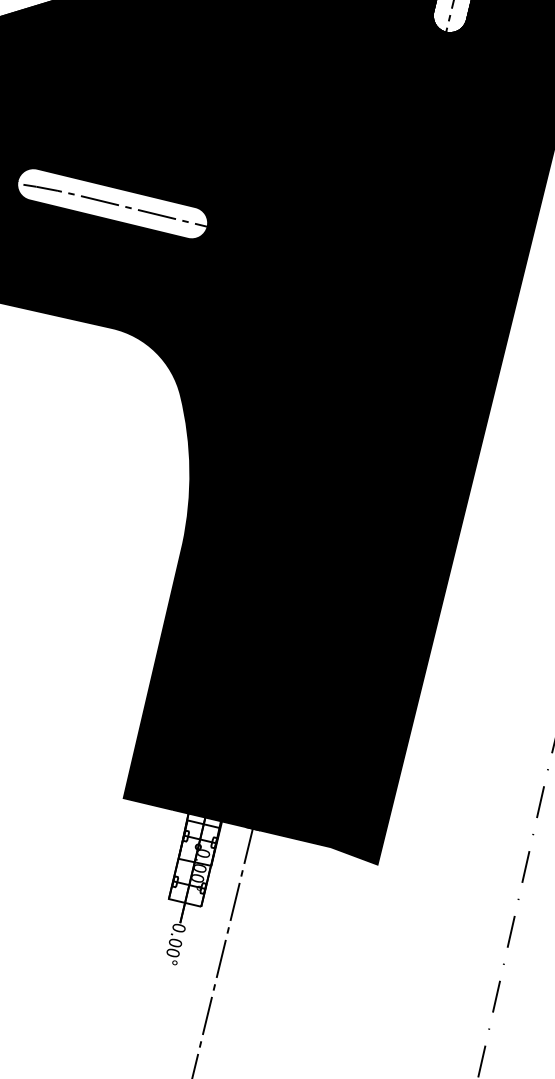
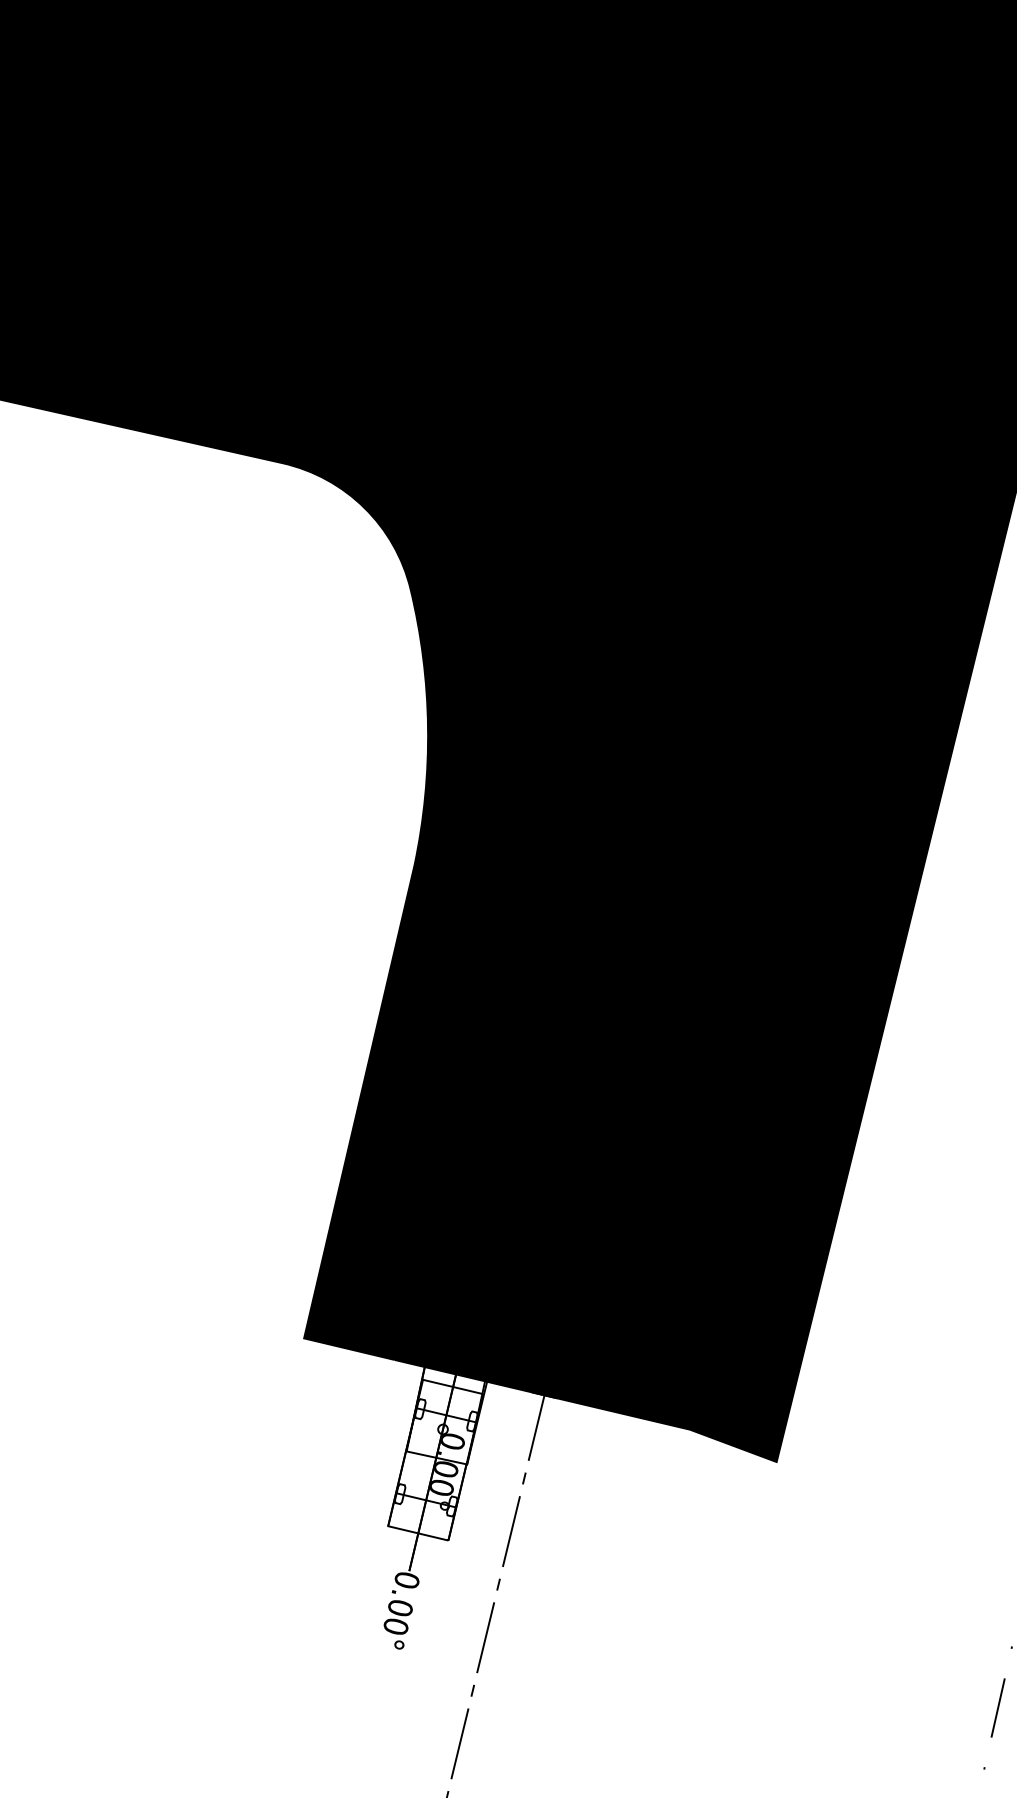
fill: (112, 203) -> (283, 231), added

